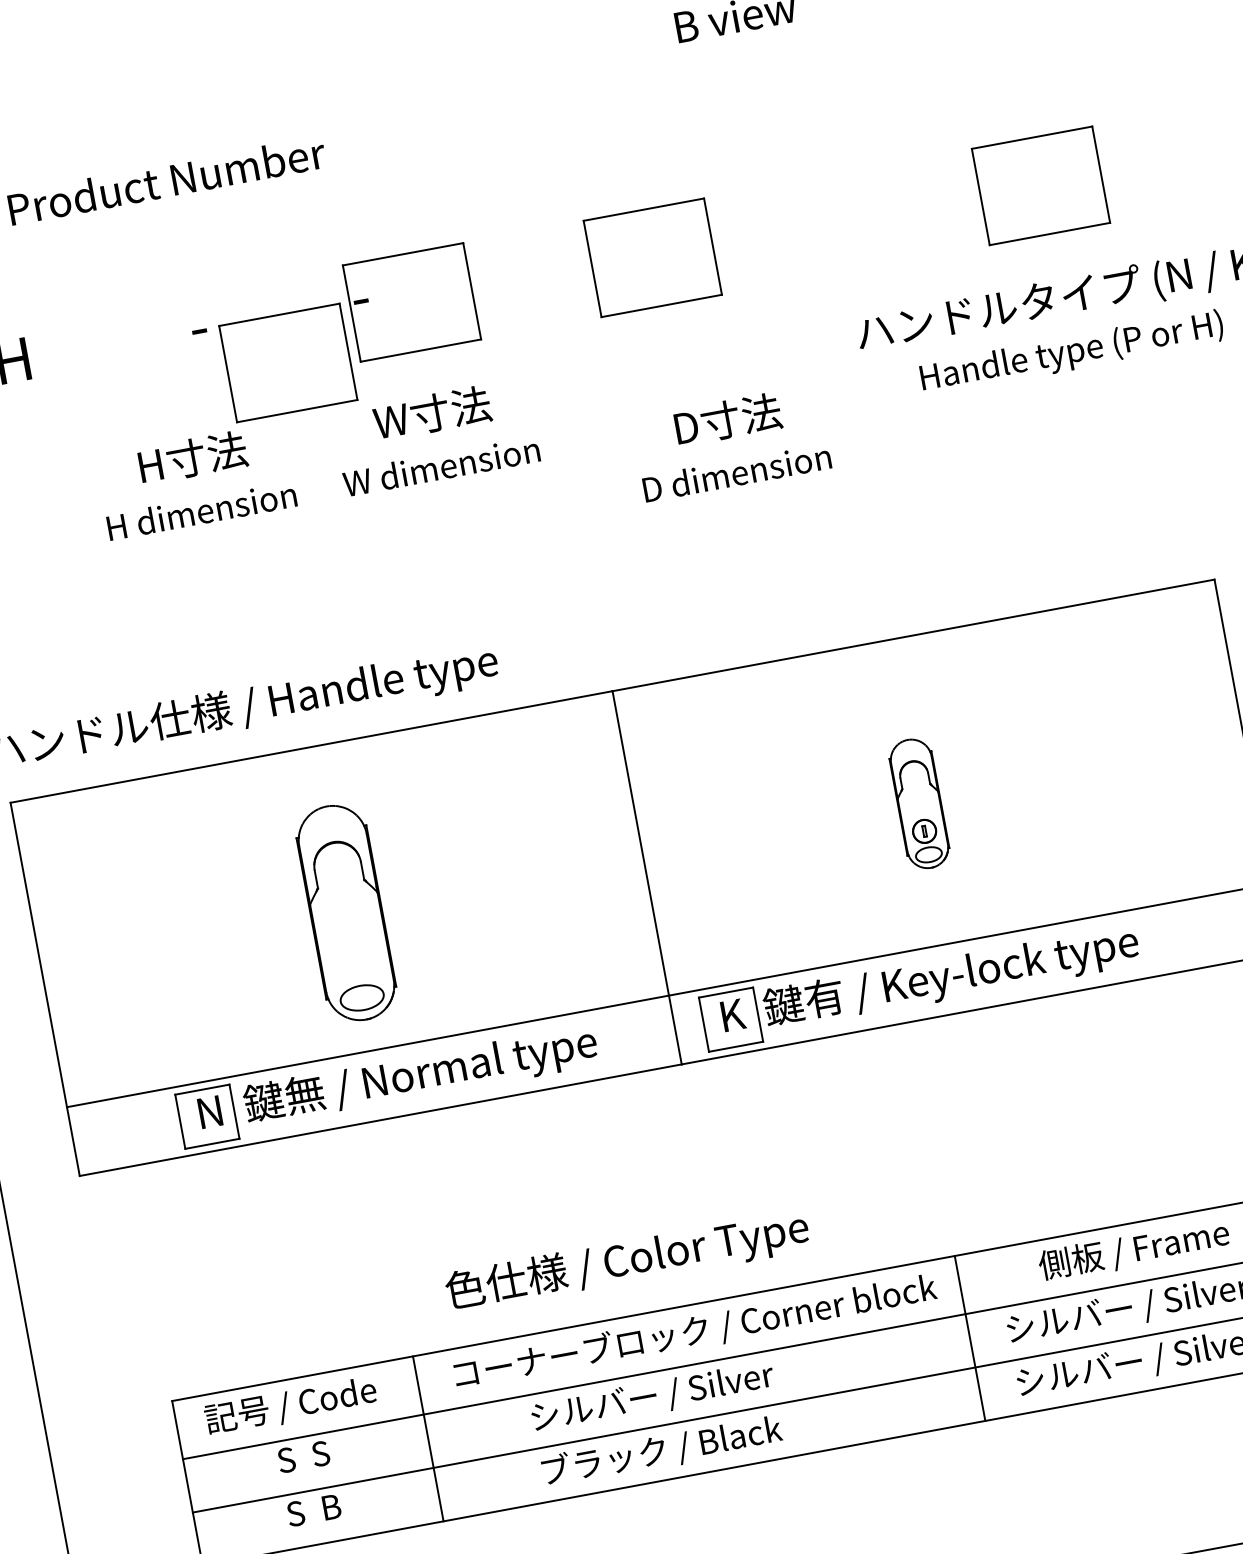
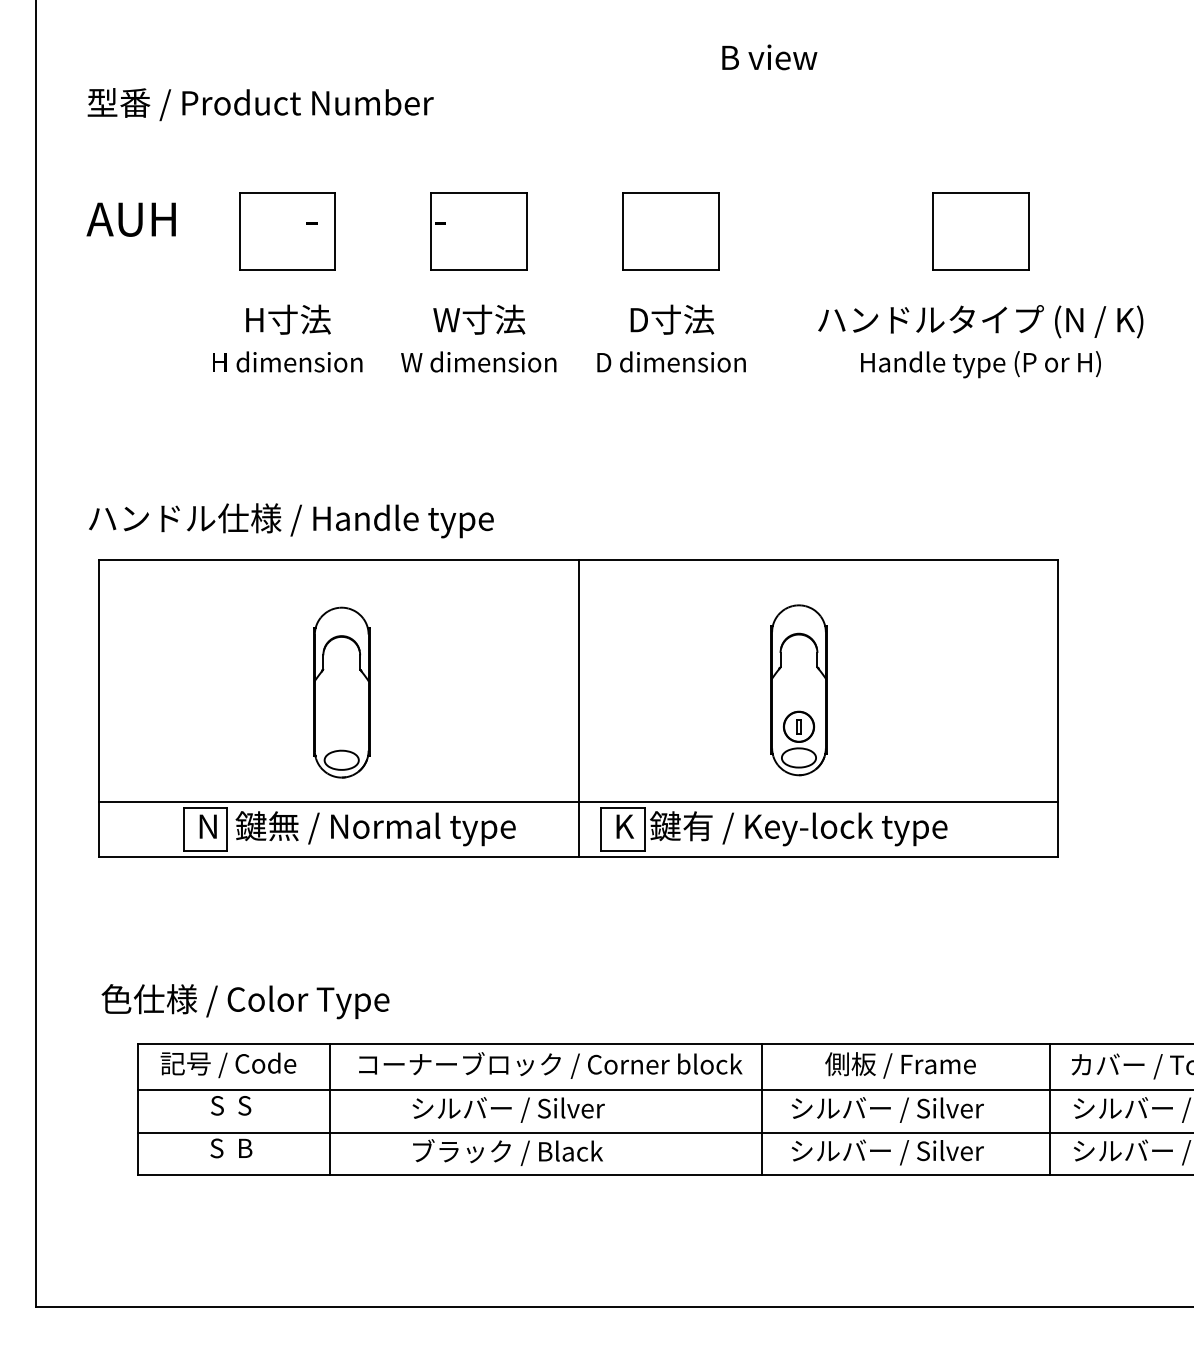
part: (288, 363) -> (287, 231), moved
text: (731, 443) -> (671, 338), moved
part: (918, 804) -> (798, 690), size x1.67
text: (627, 1261) -> (245, 1001), moved

